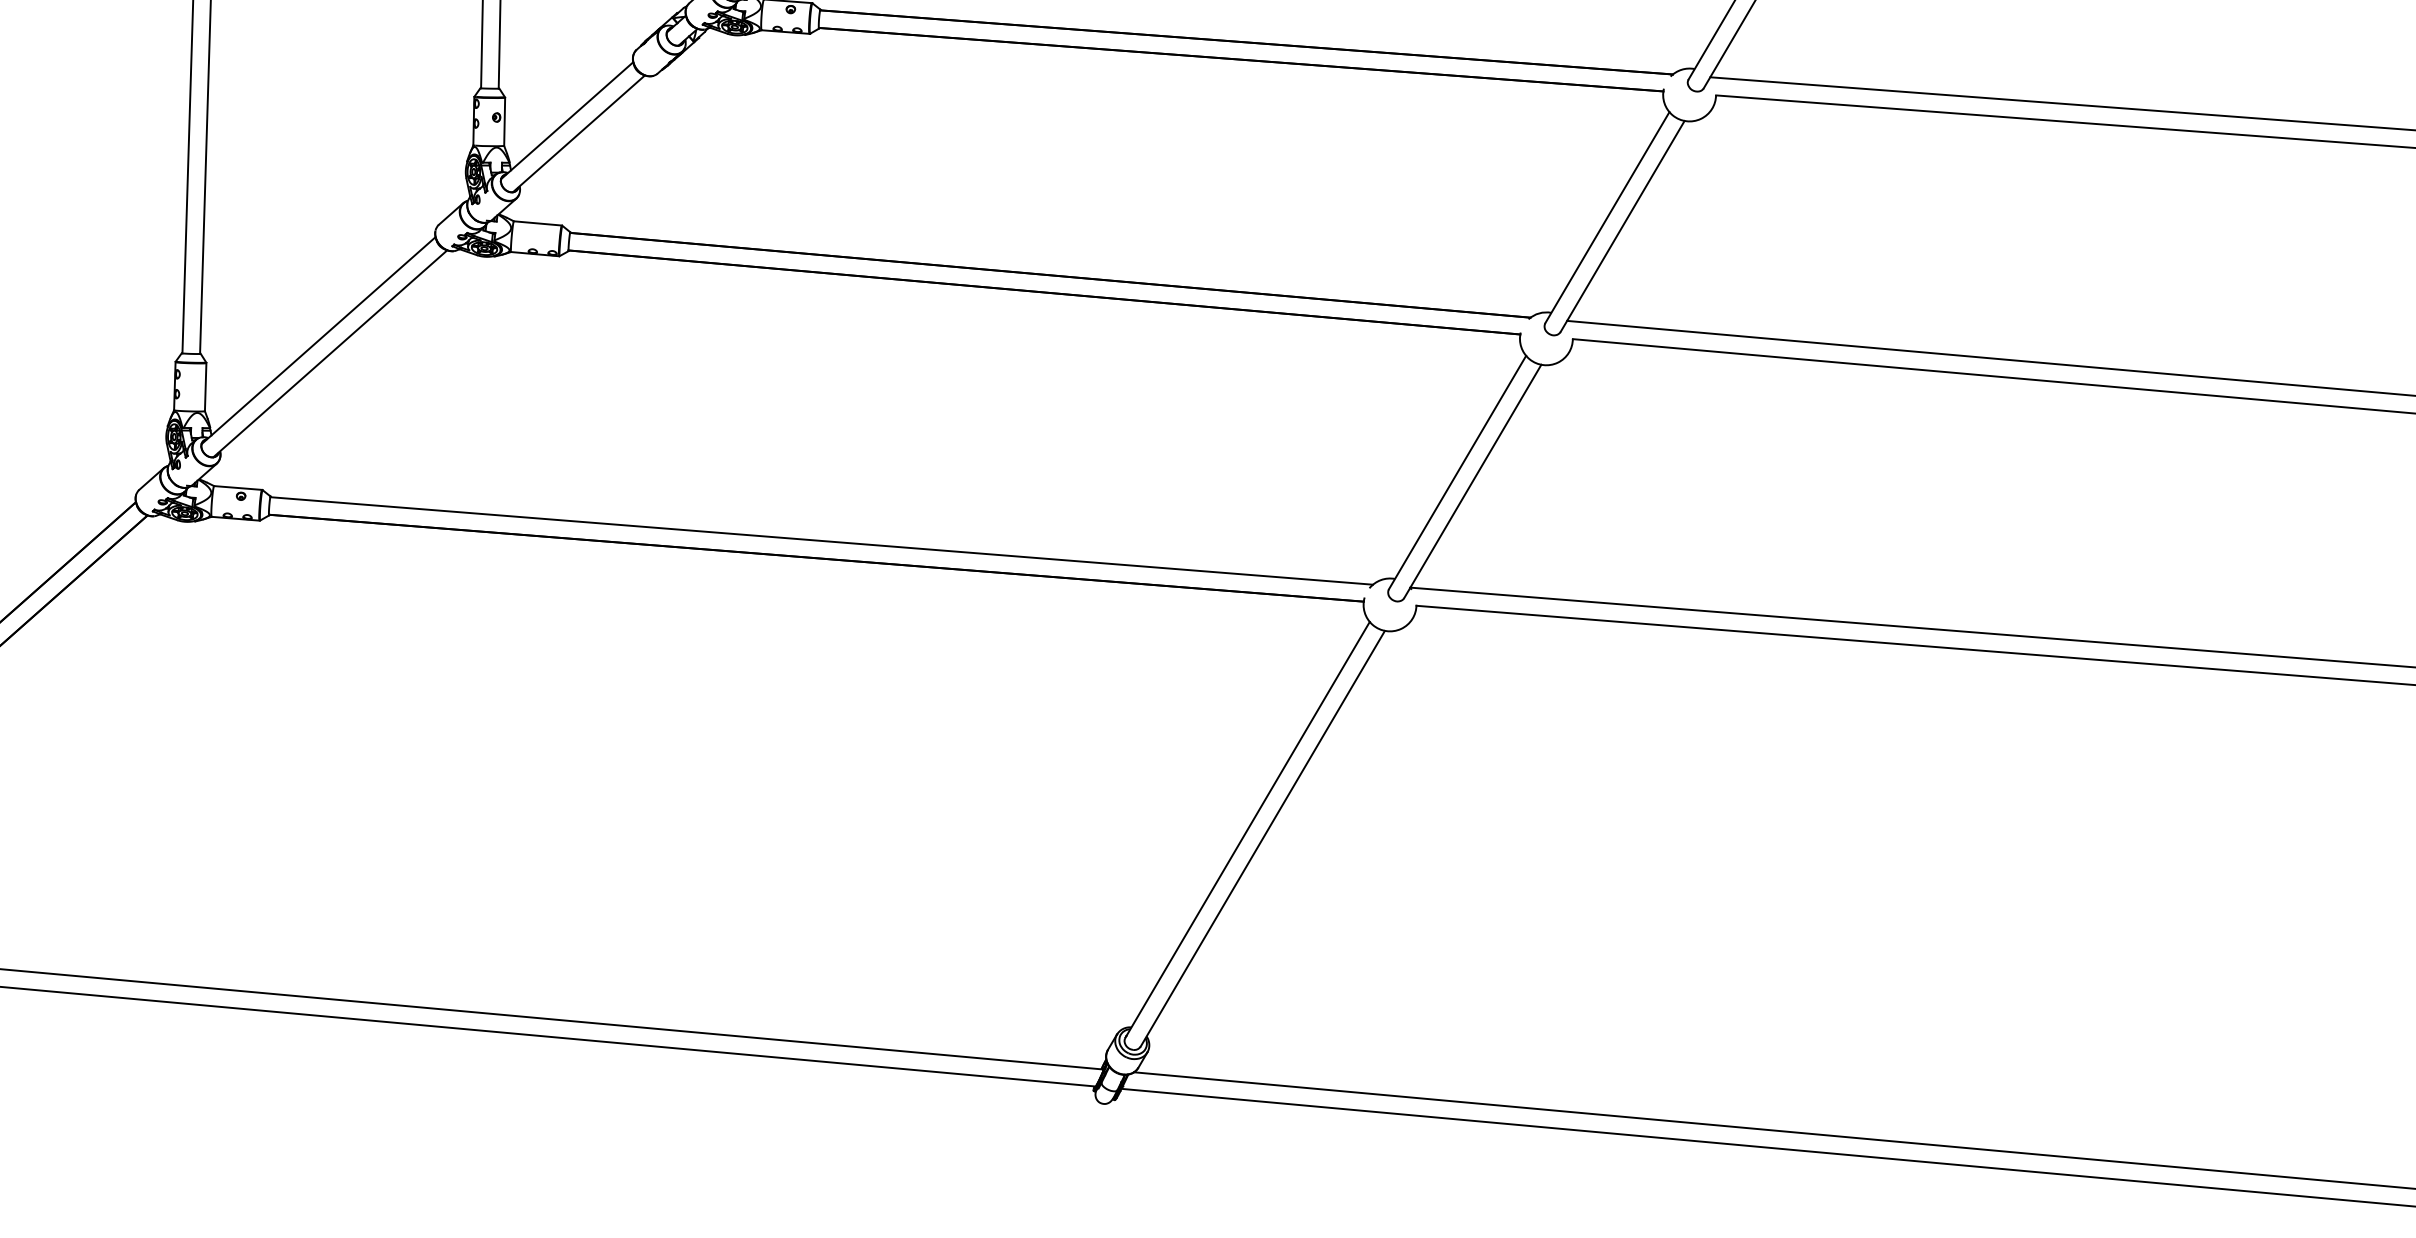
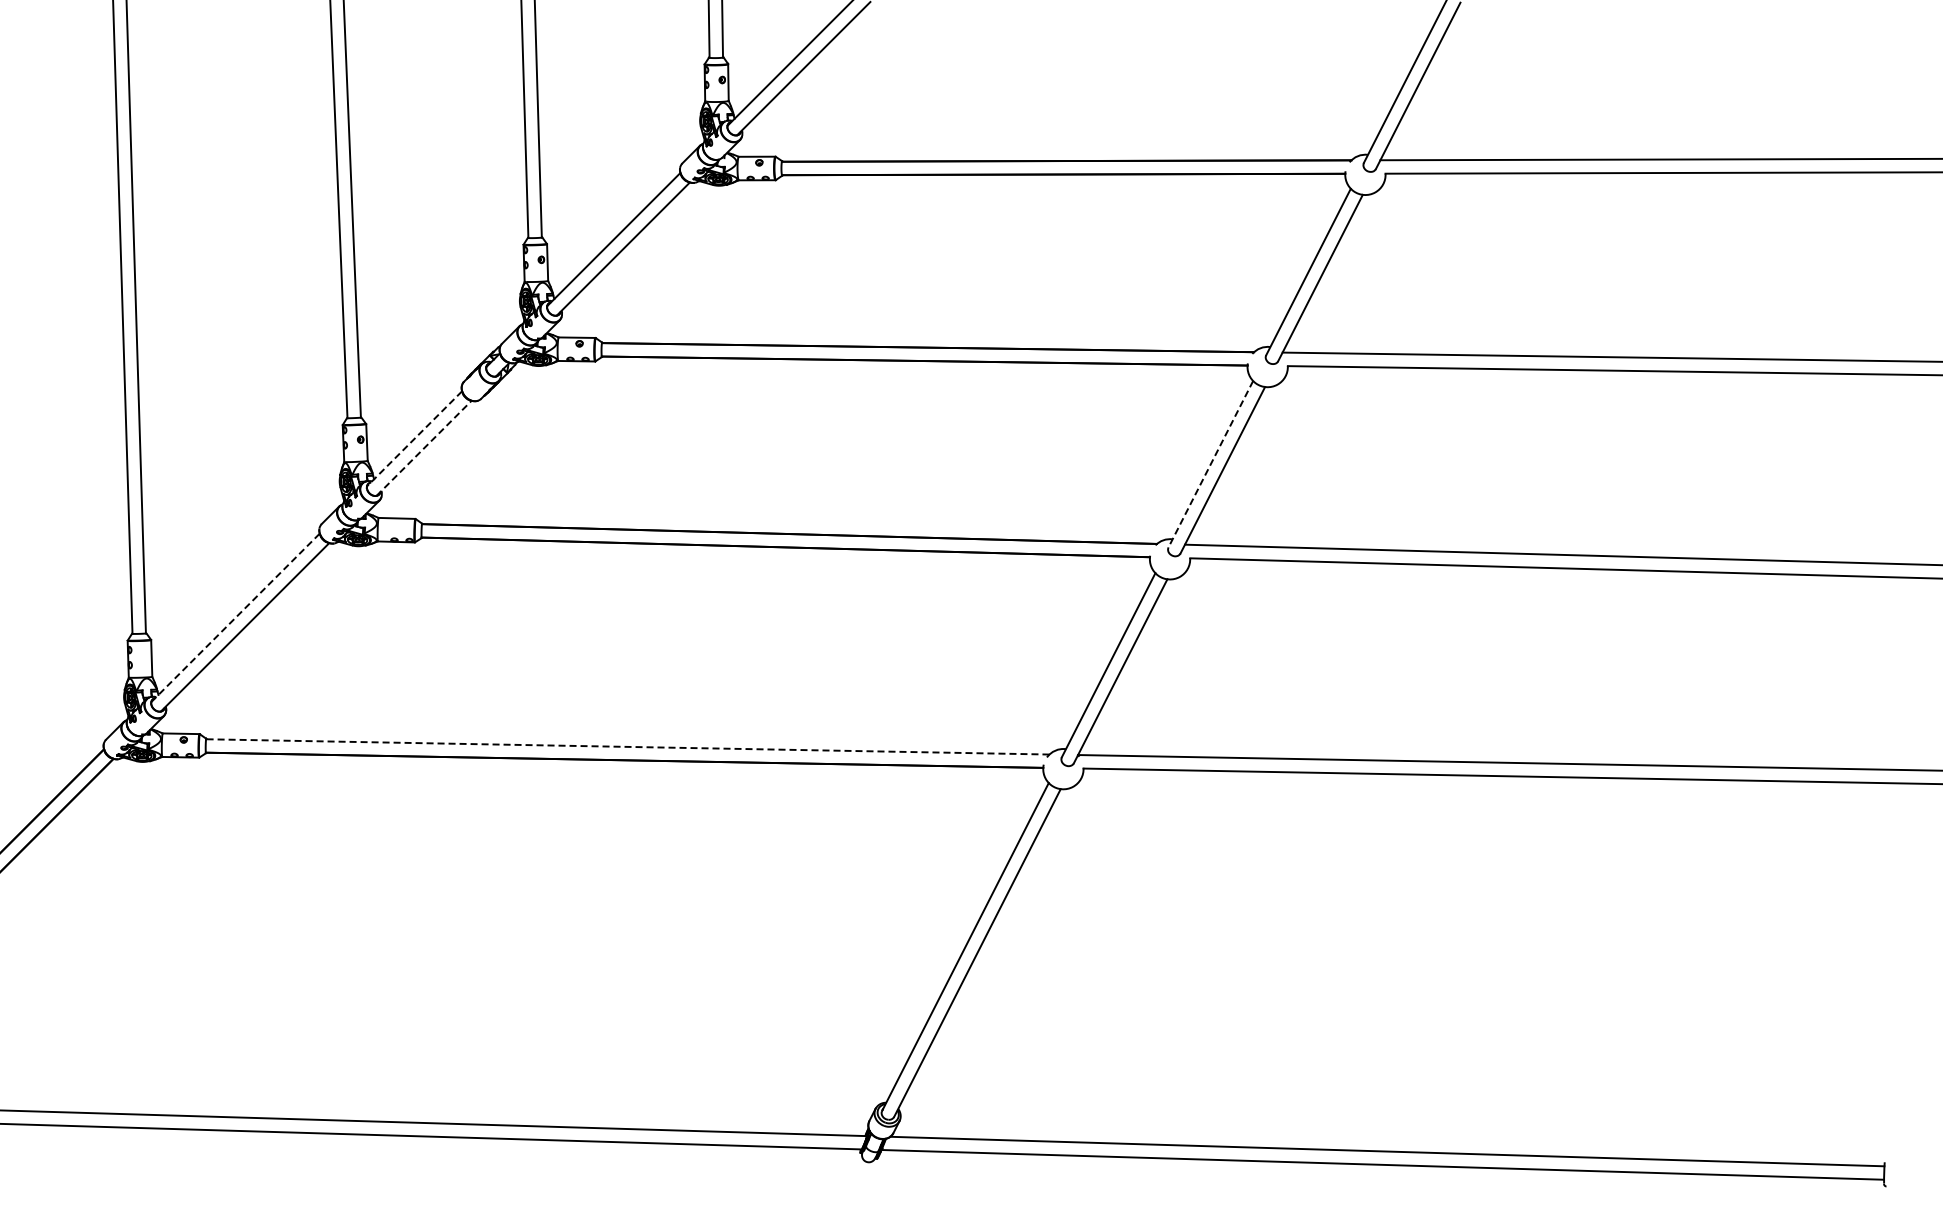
line: (567, 121) -> (414, 439), solid -> dashed
line: (579, 132) -> (424, 447), solid -> dashed
line: (1606, 217) -> (1210, 464), solid -> dashed
line: (318, 341) -> (235, 618), solid -> dashed
line: (821, 540) -> (627, 746), solid -> dashed

